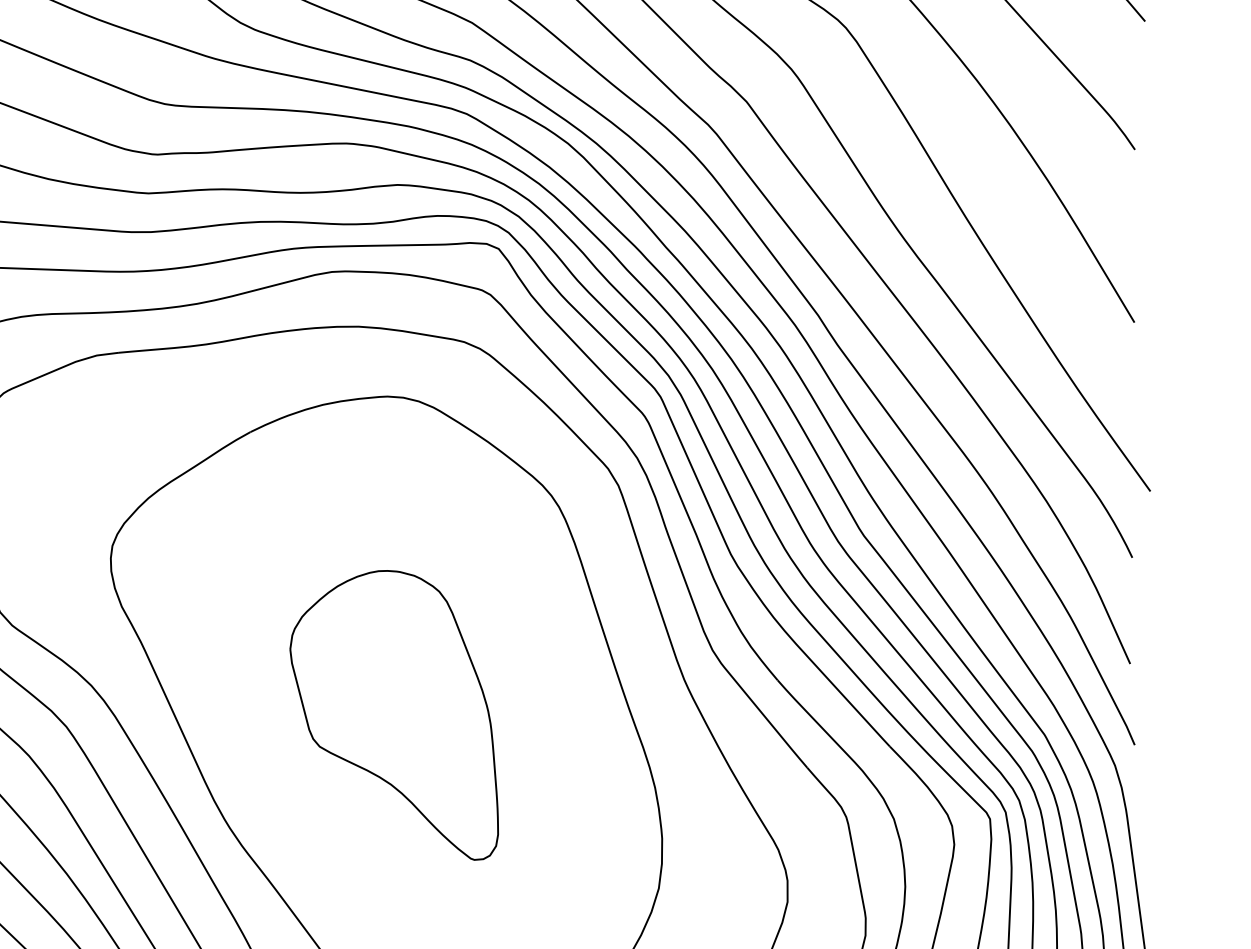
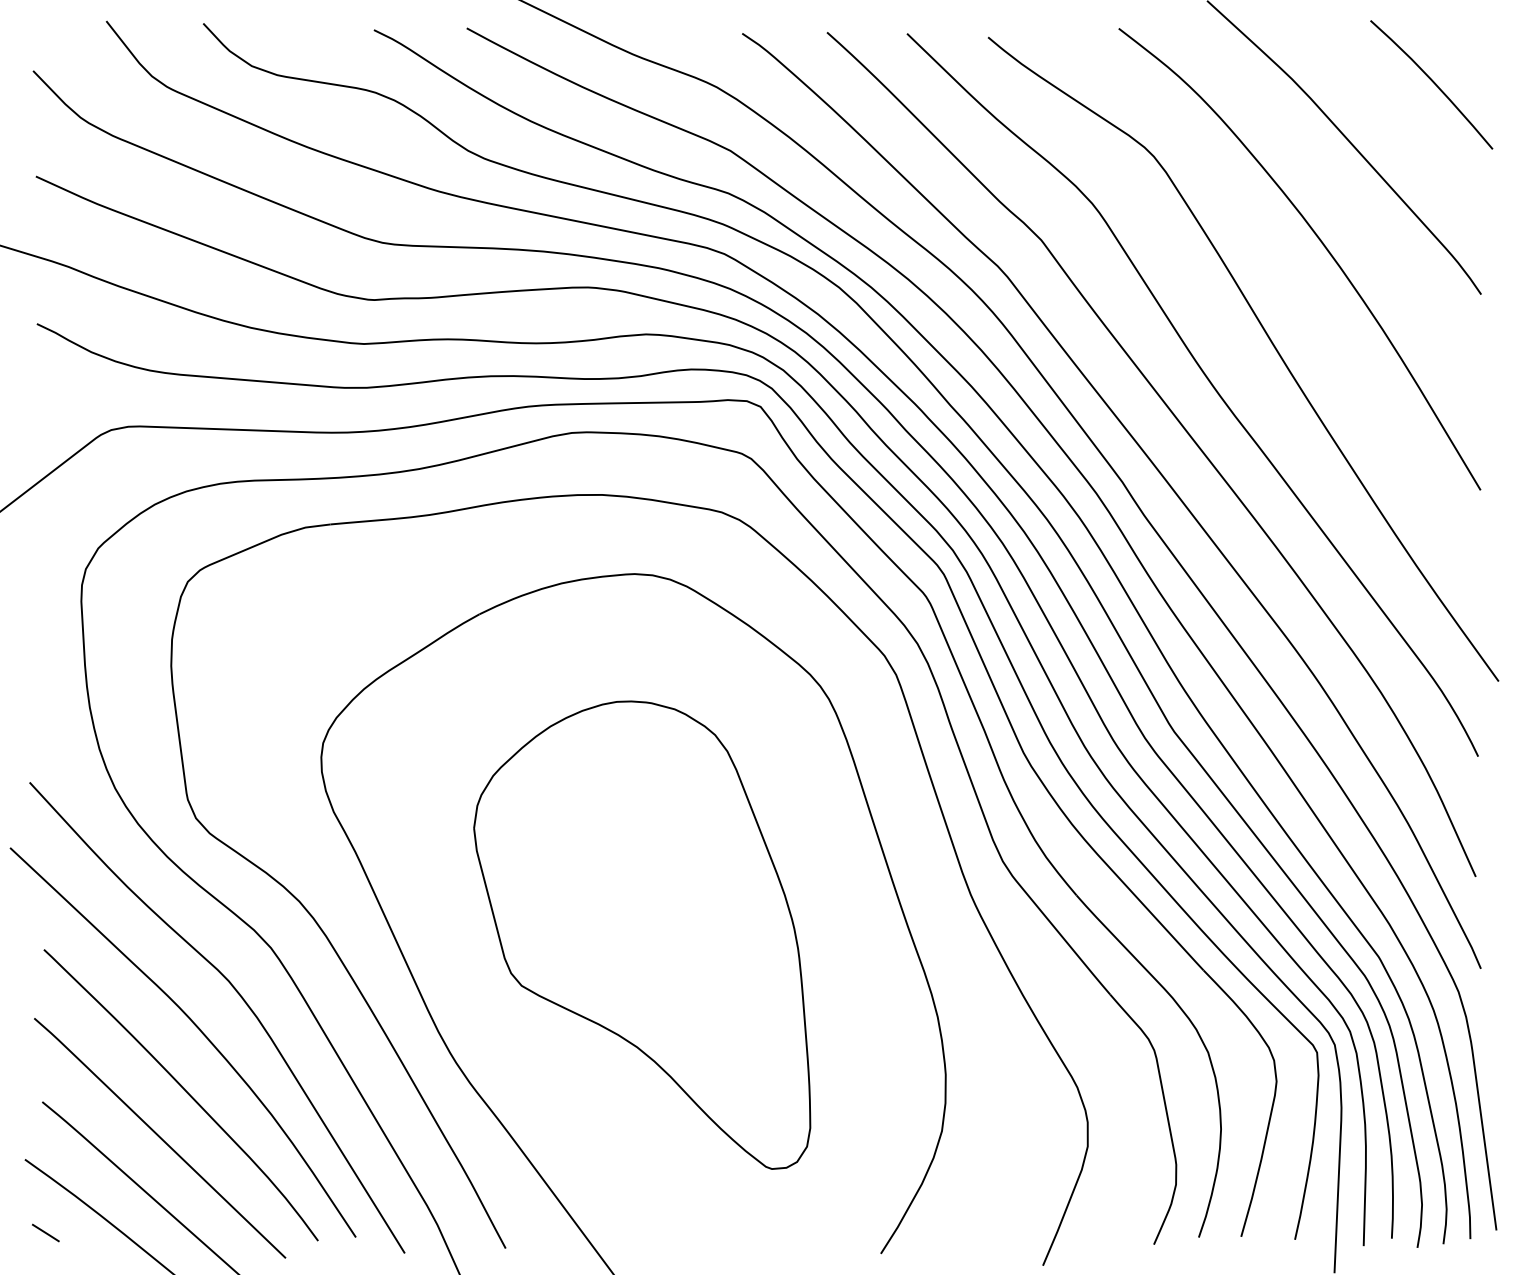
part: (394, 714) -> (642, 934), size x1.43

